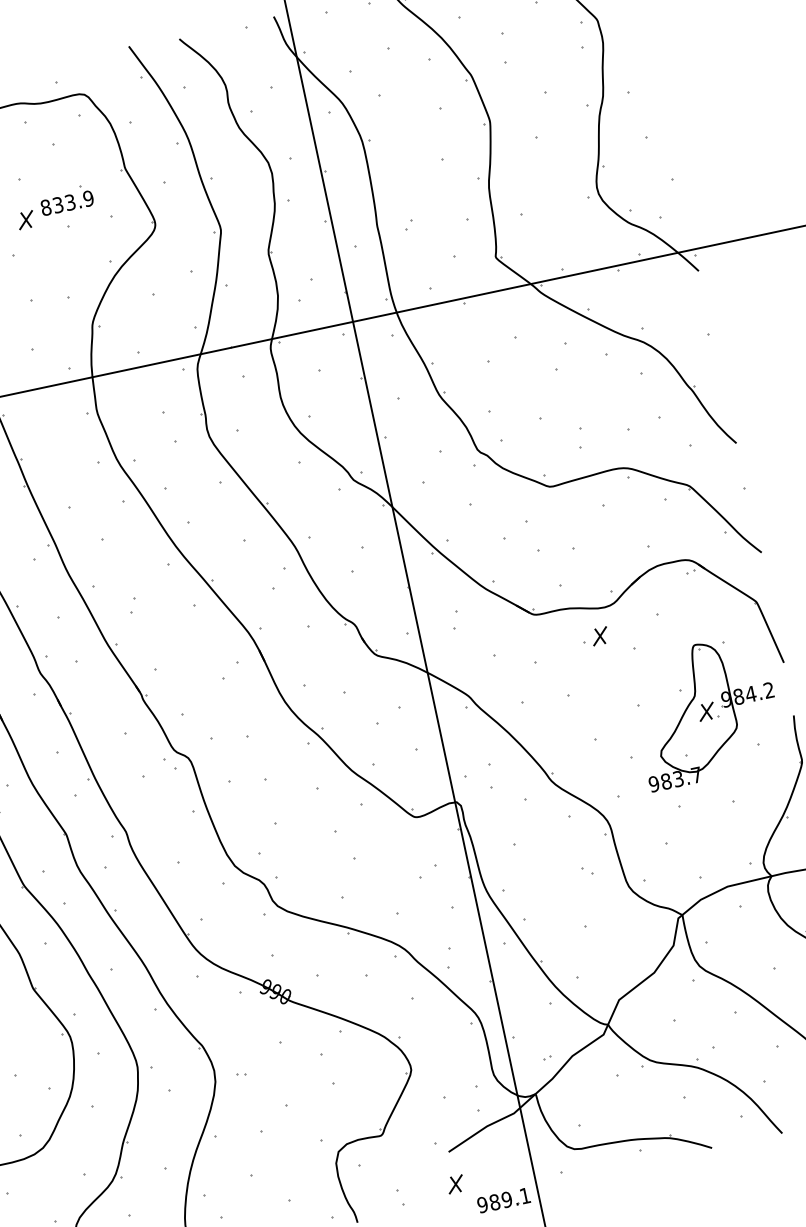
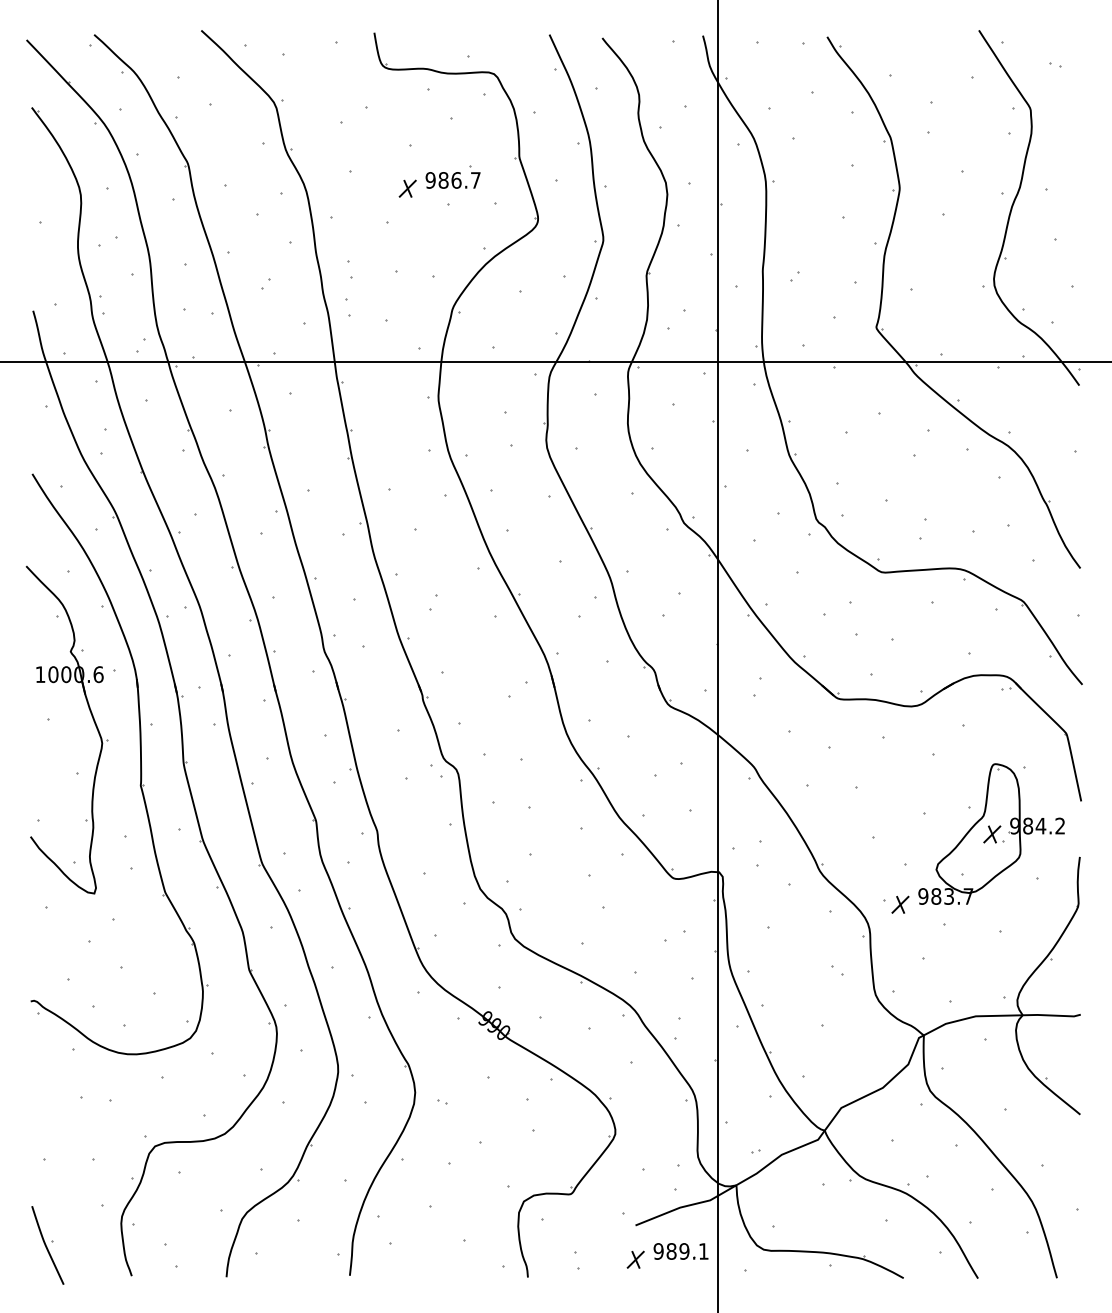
text: (66, 203) -> (452, 180), 833.9 -> 986.7
part: (600, 635) -> (900, 904), moved
part: (503, 1200) -> (680, 1251), moved

